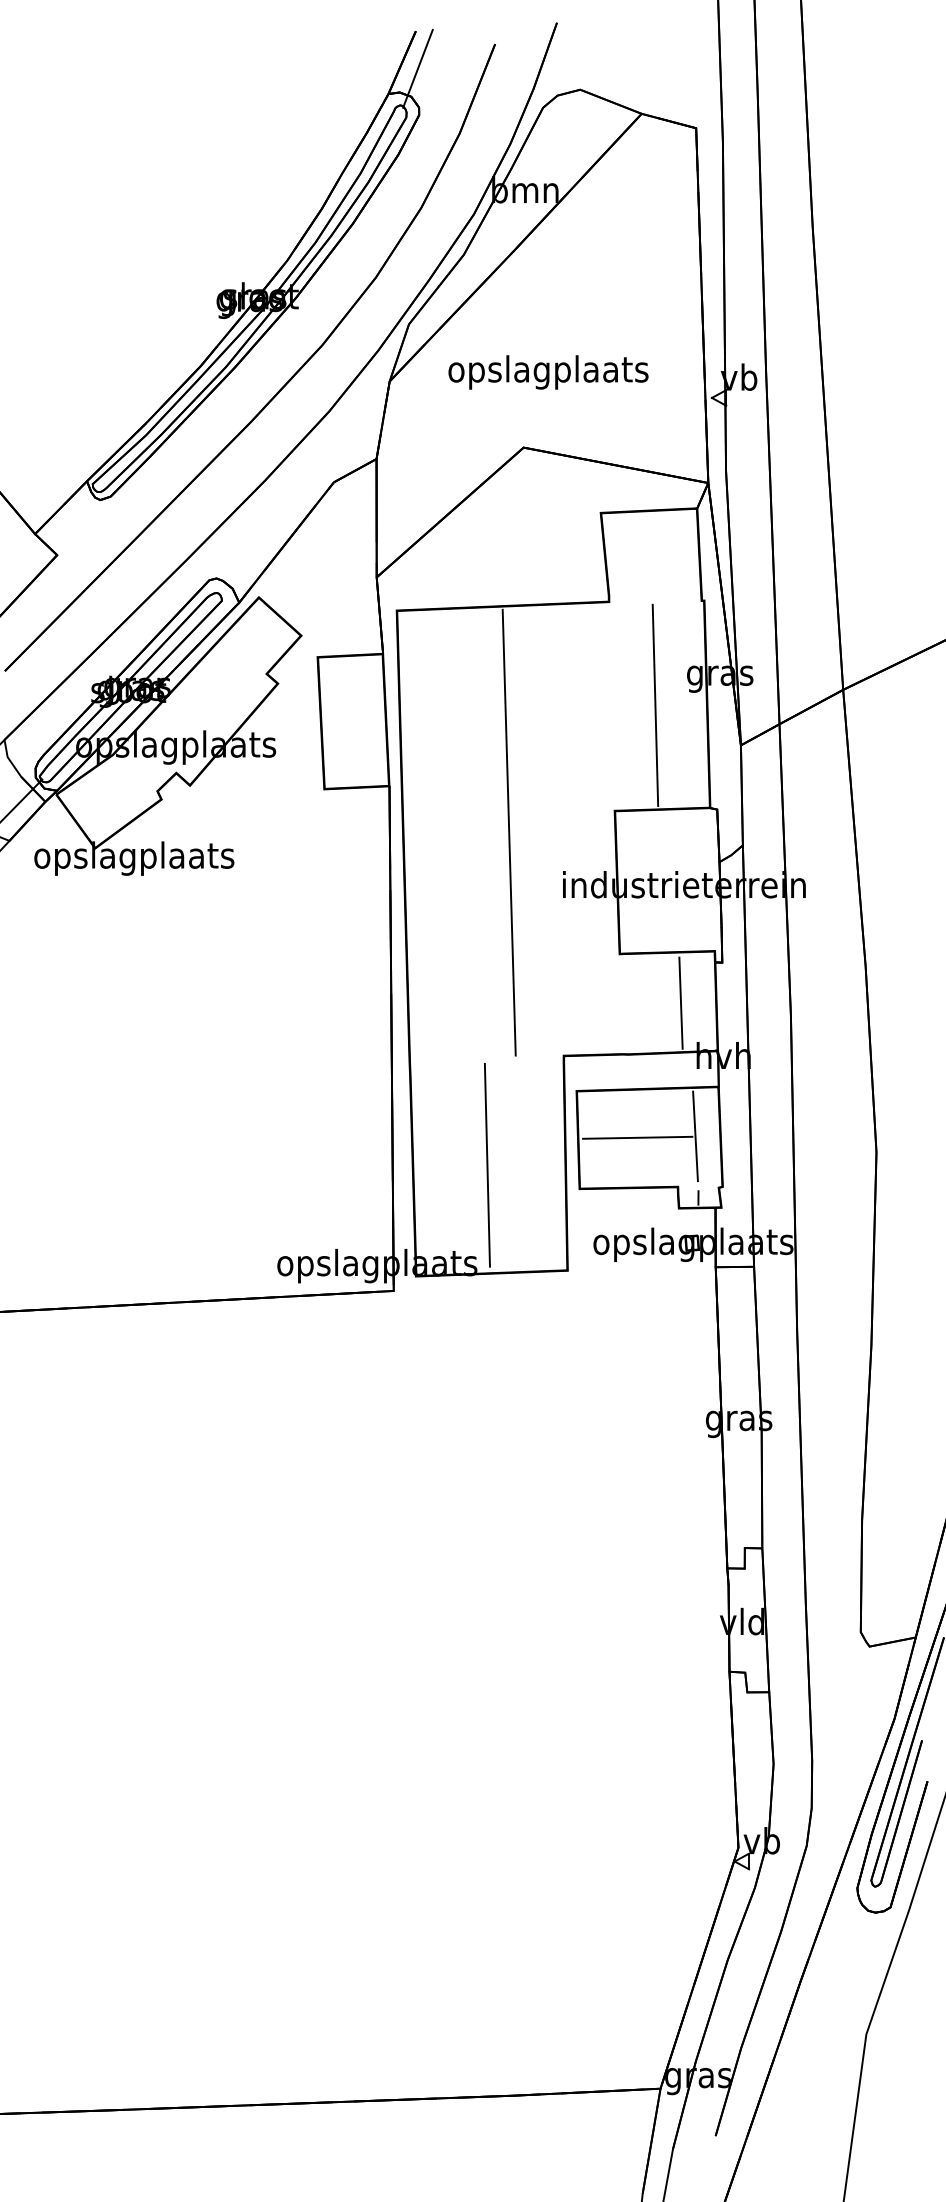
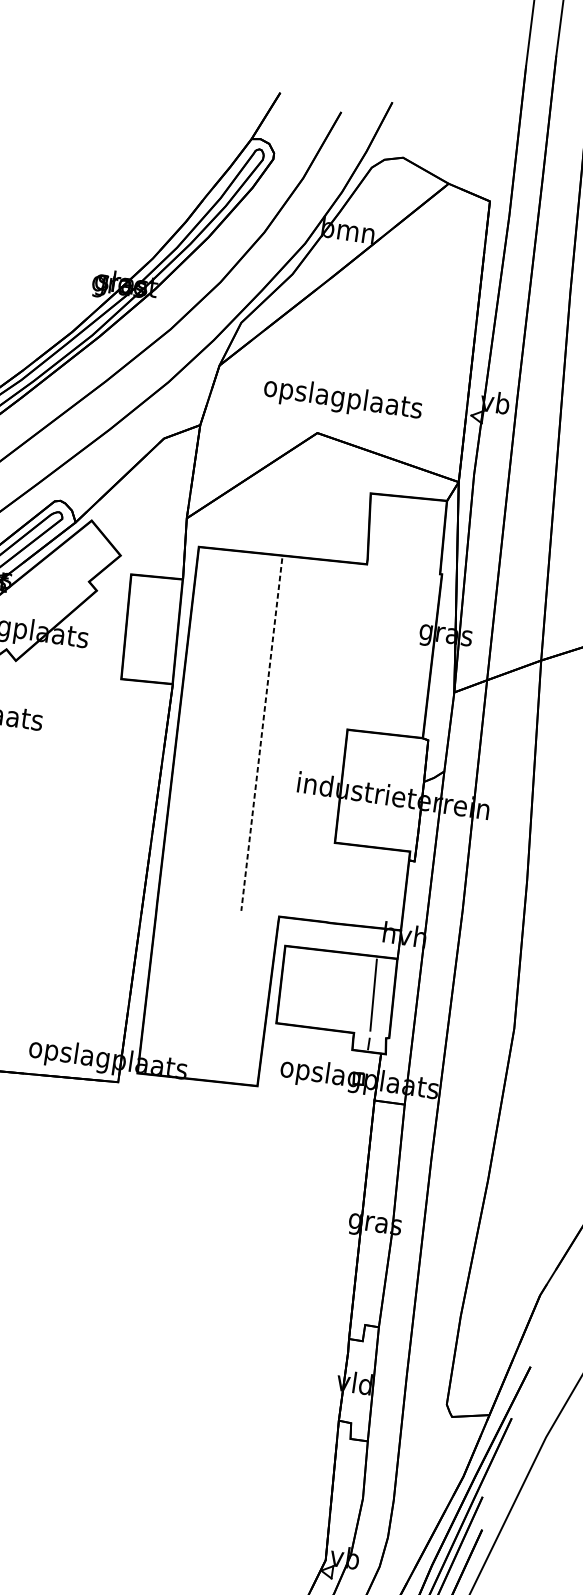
line: (417, 68) -> (277, 122), removed
text: (548, 372) -> (343, 399), moved
line: (655, 704) -> (391, 650), removed
line: (509, 832) -> (262, 734), solid -> dashed
line: (680, 1002) -> (377, 888), removed
line: (637, 1137) -> (327, 989), removed
line: (486, 1164) -> (205, 993), removed

